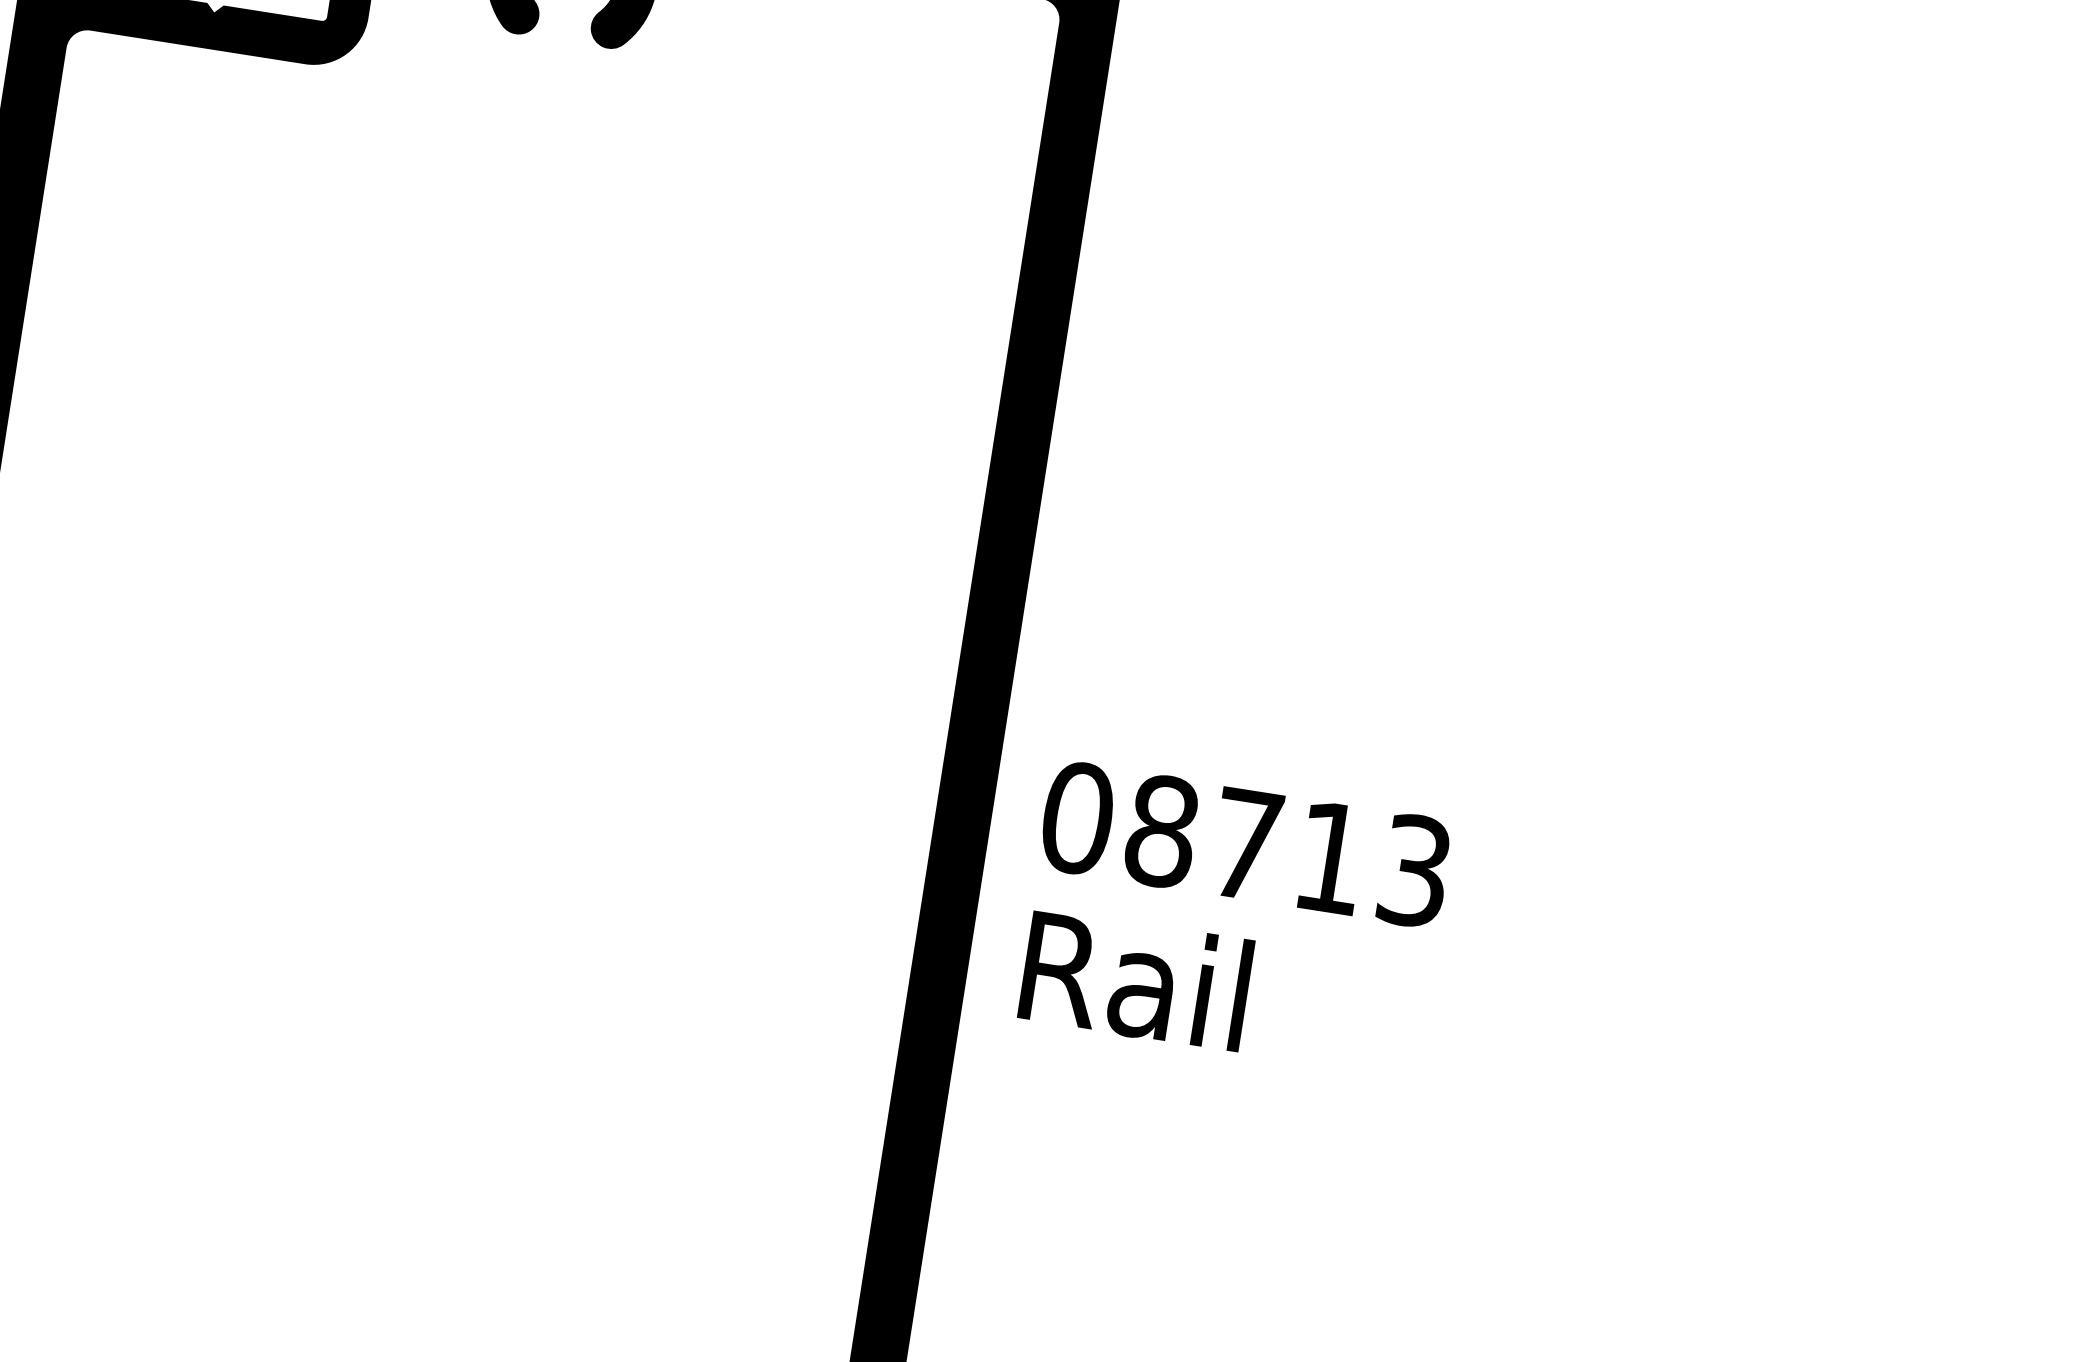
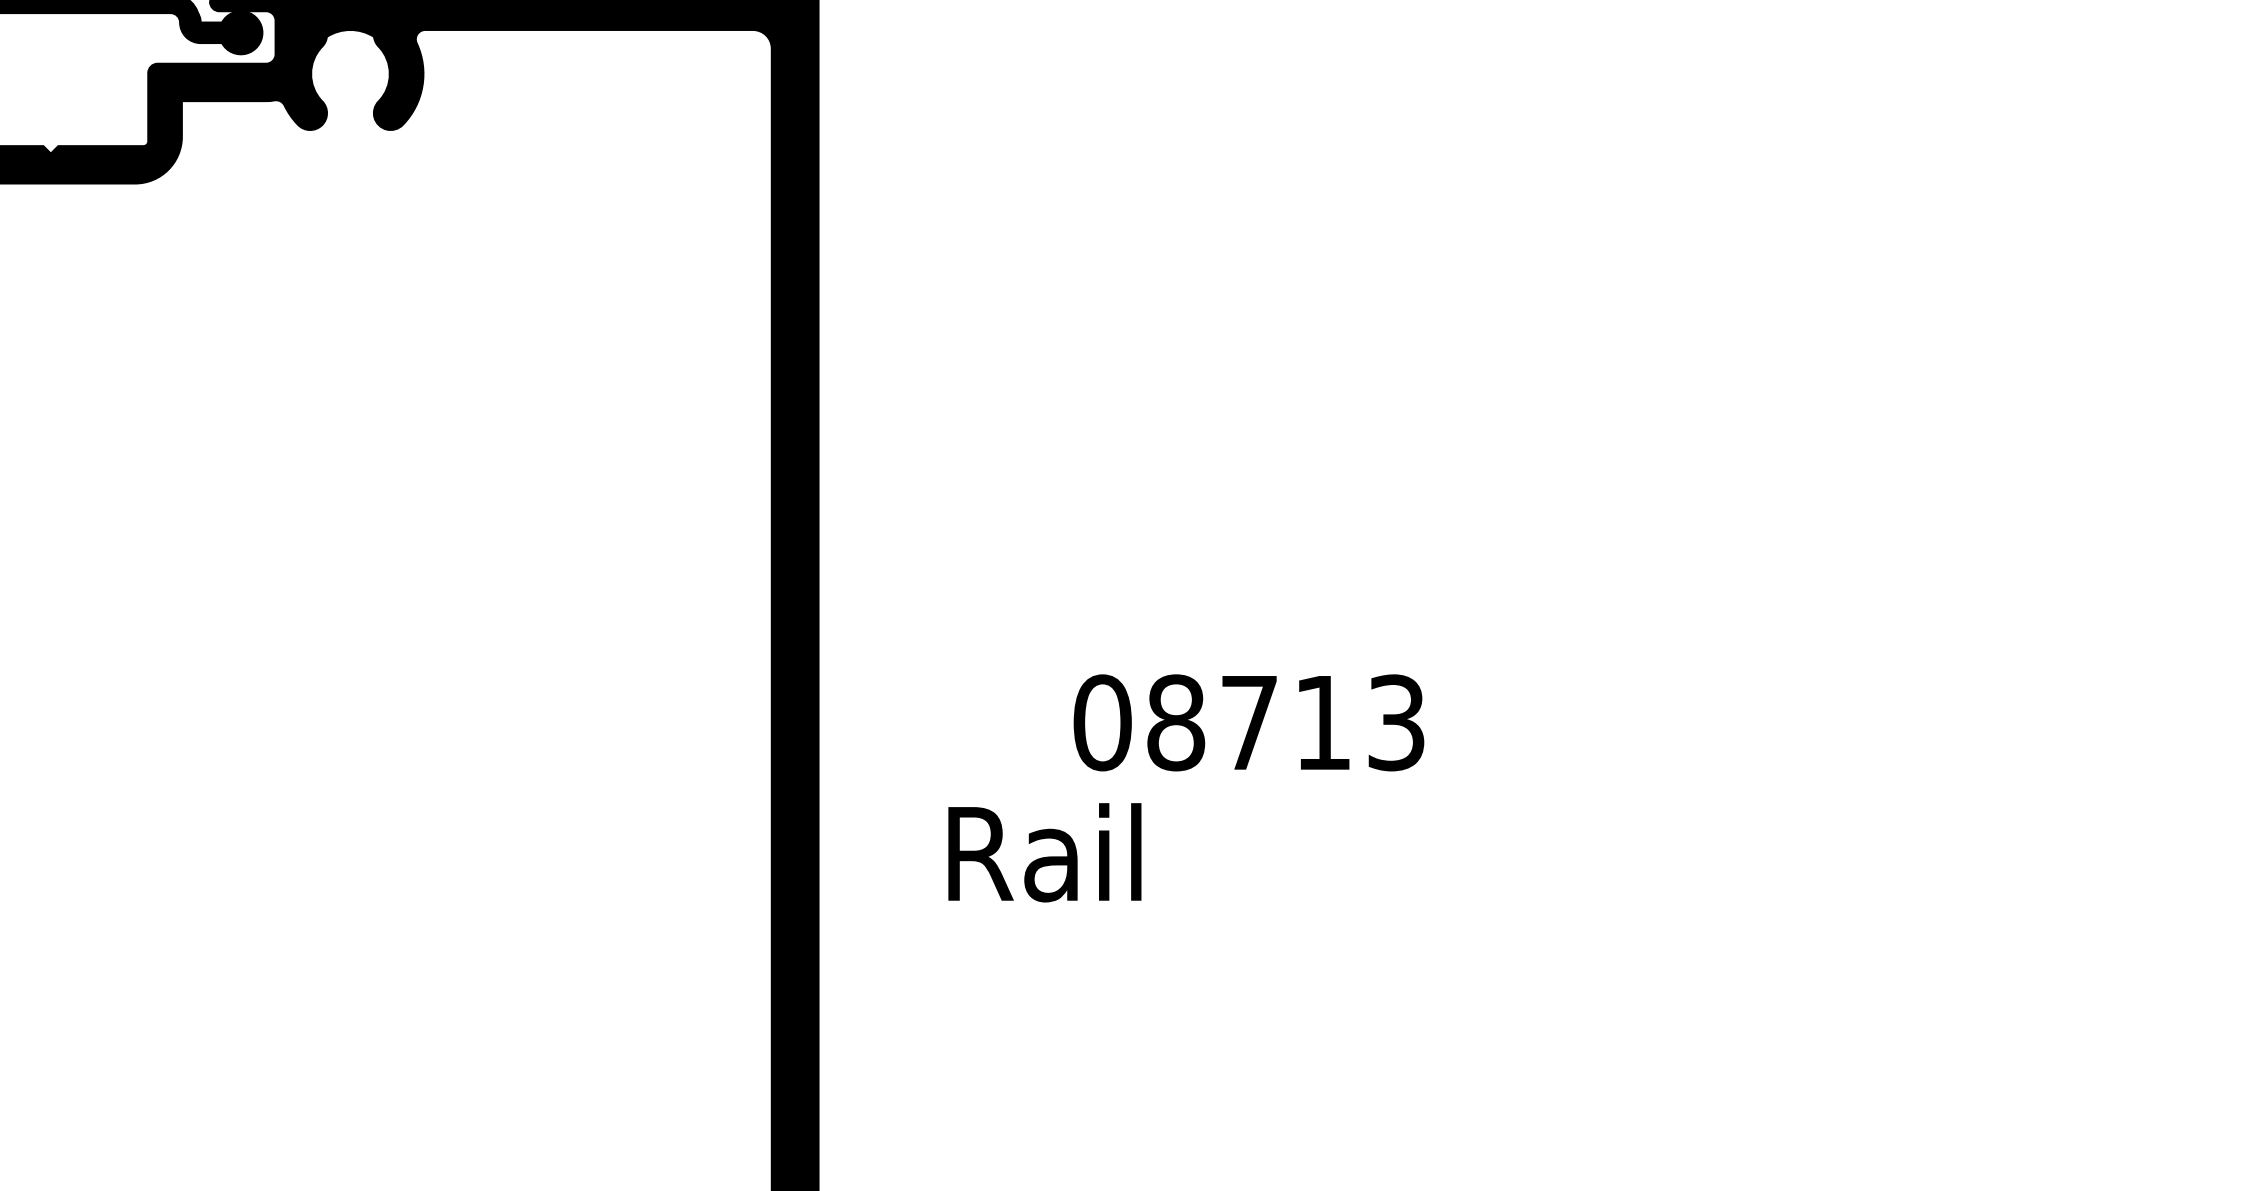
text: (1245, 844) -> (1248, 722), moved
text: (1135, 979) -> (1044, 852), moved

